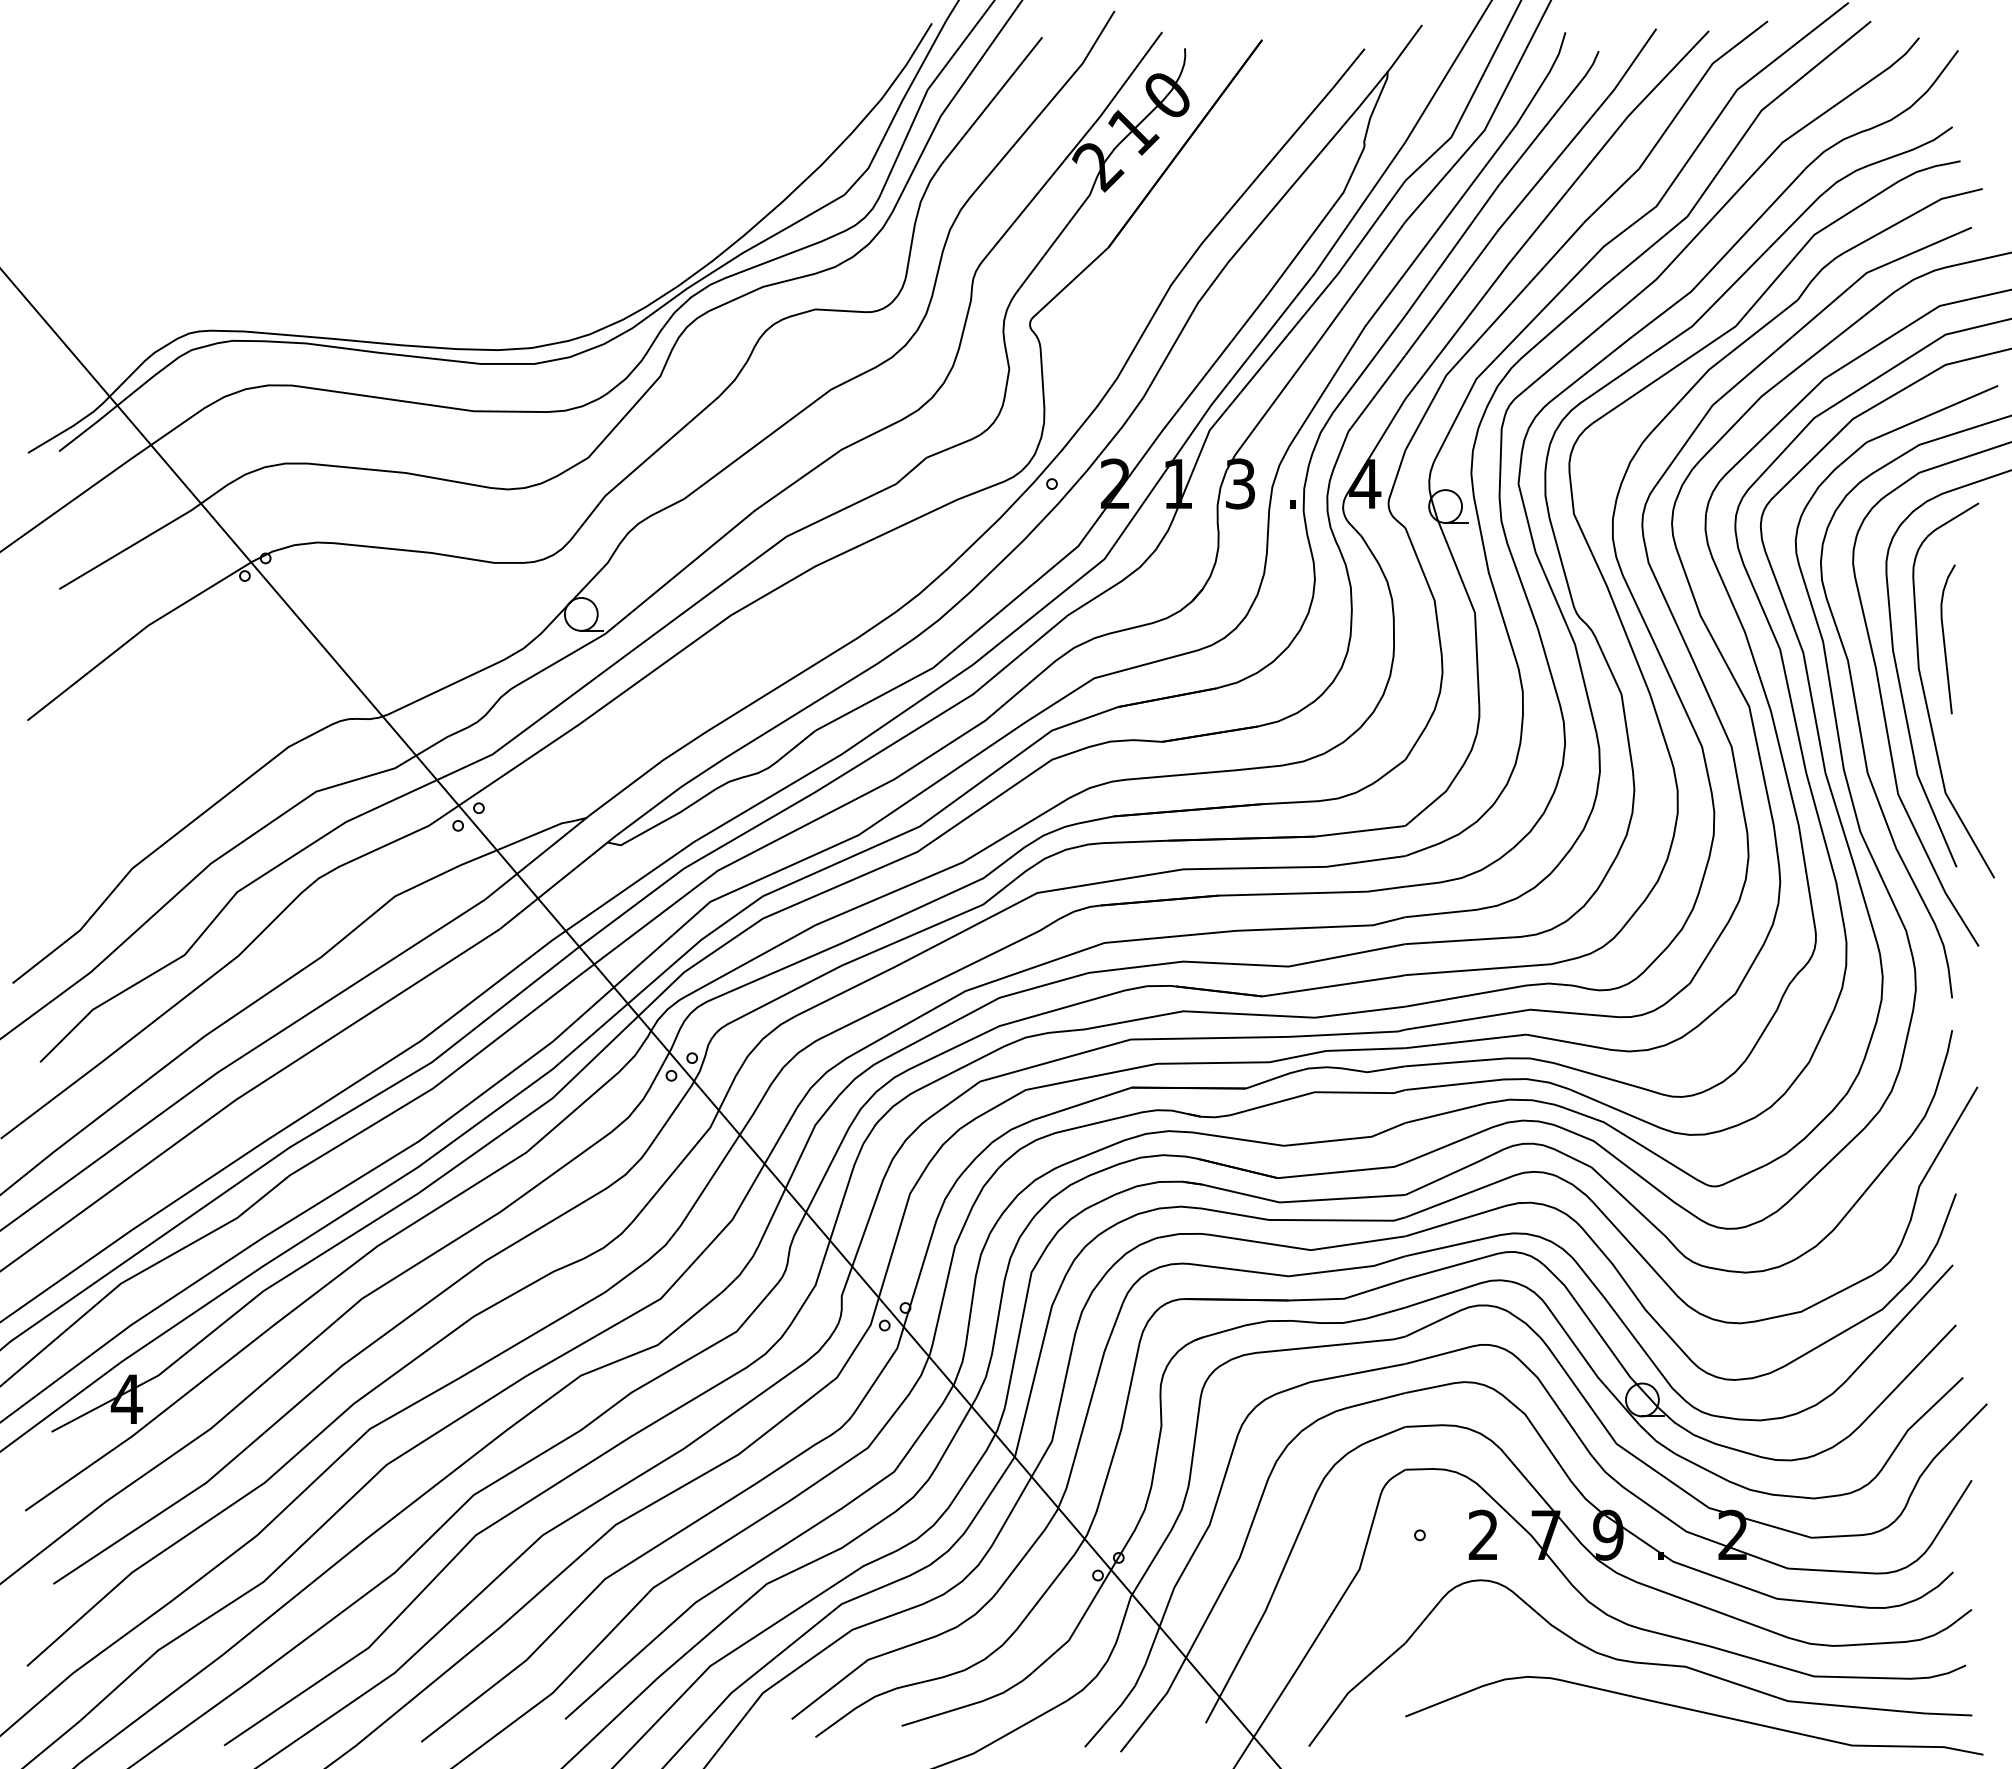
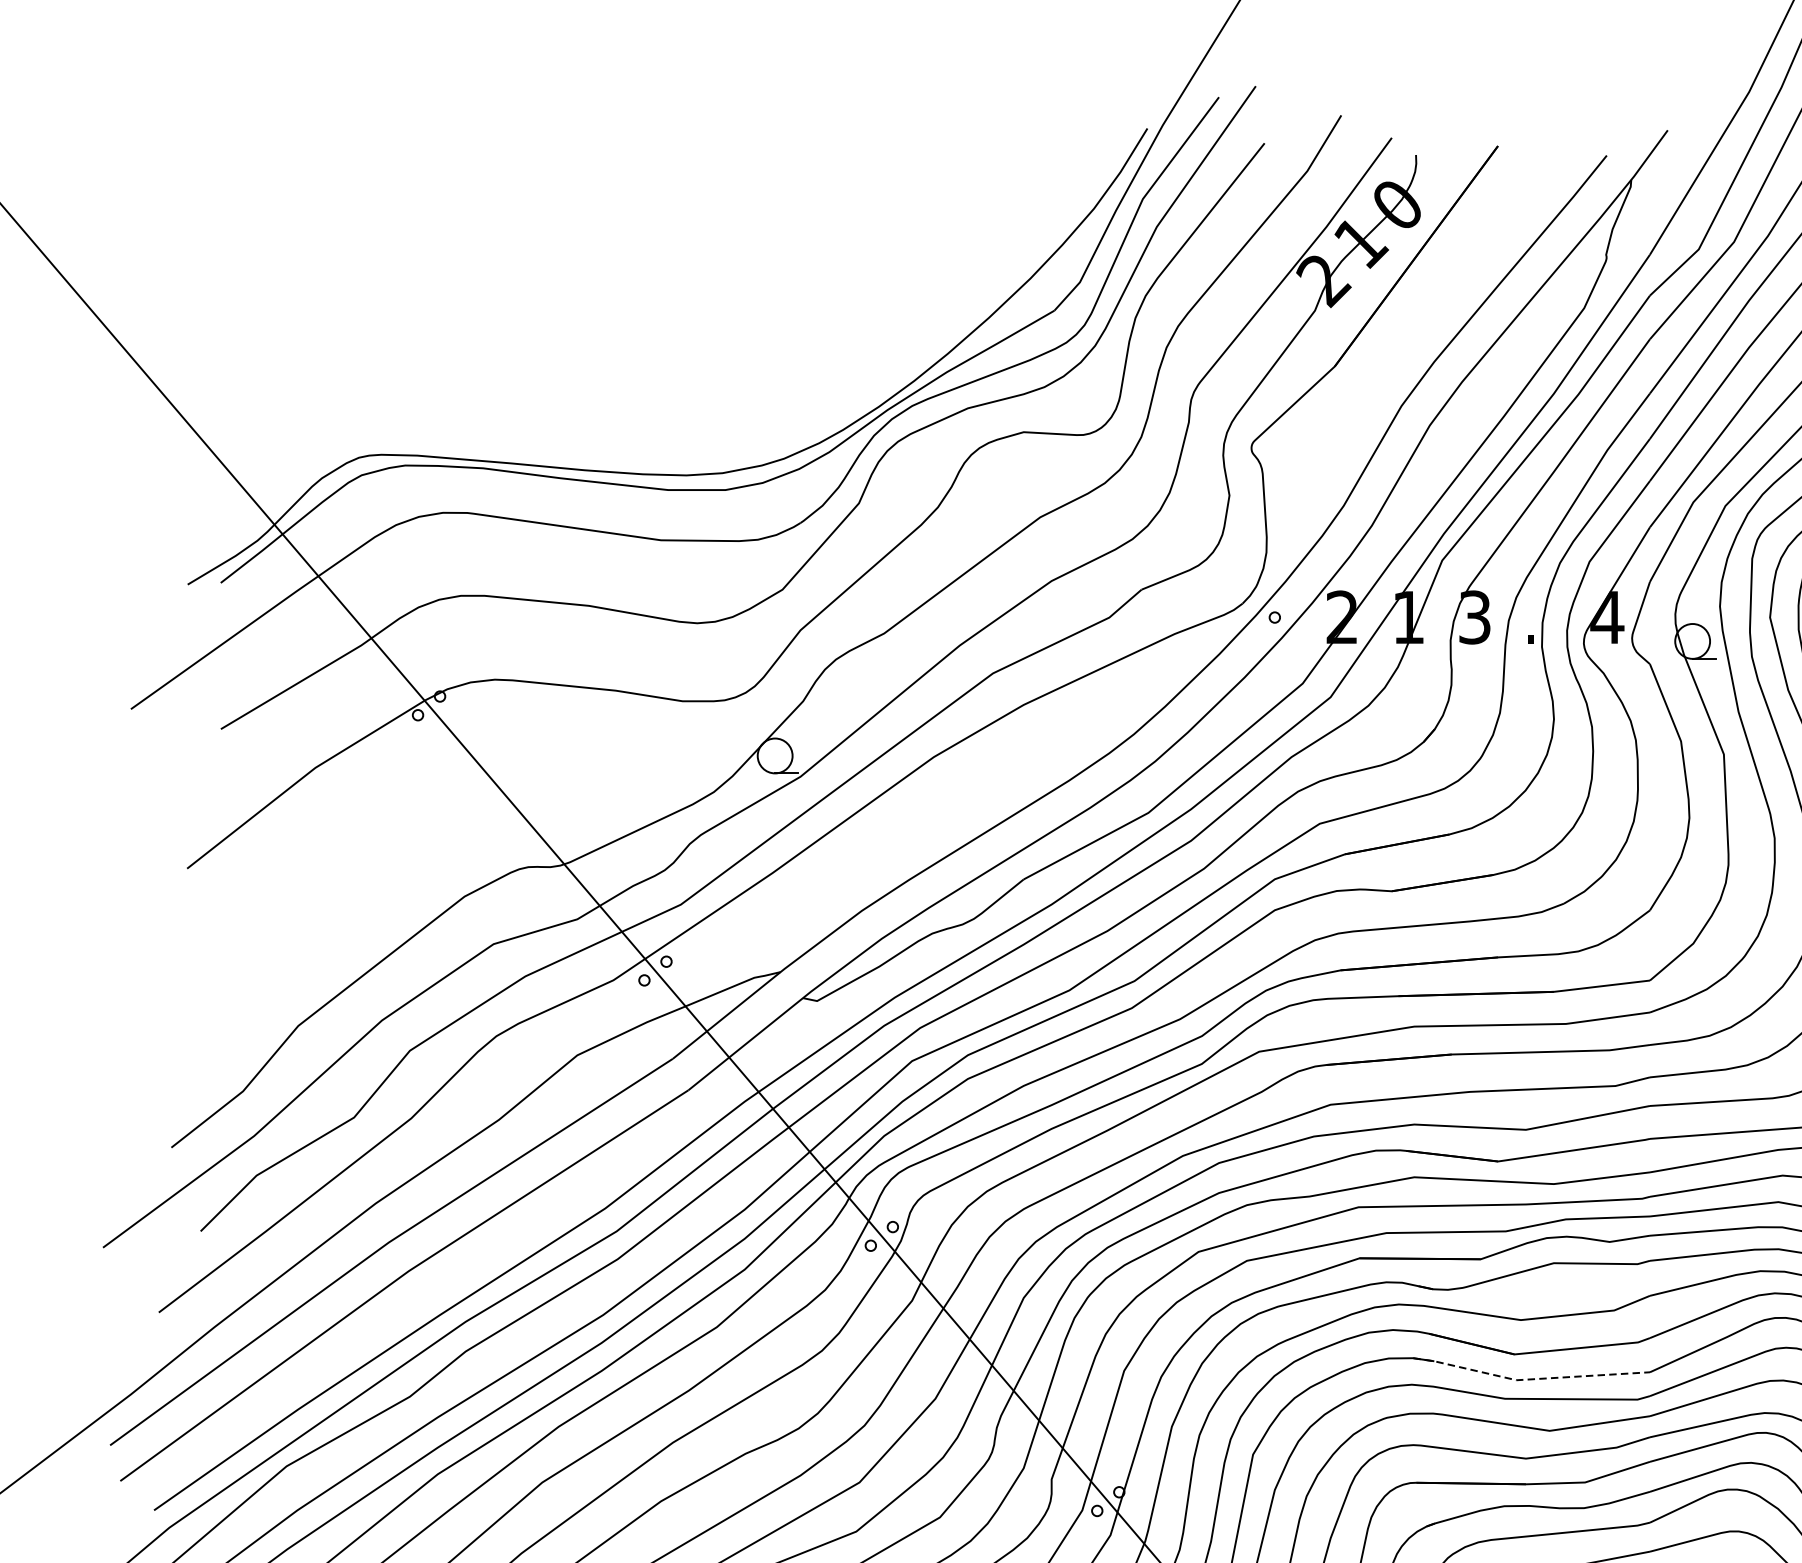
line: (1291, 1201) -> (1529, 1379), solid -> dashed

